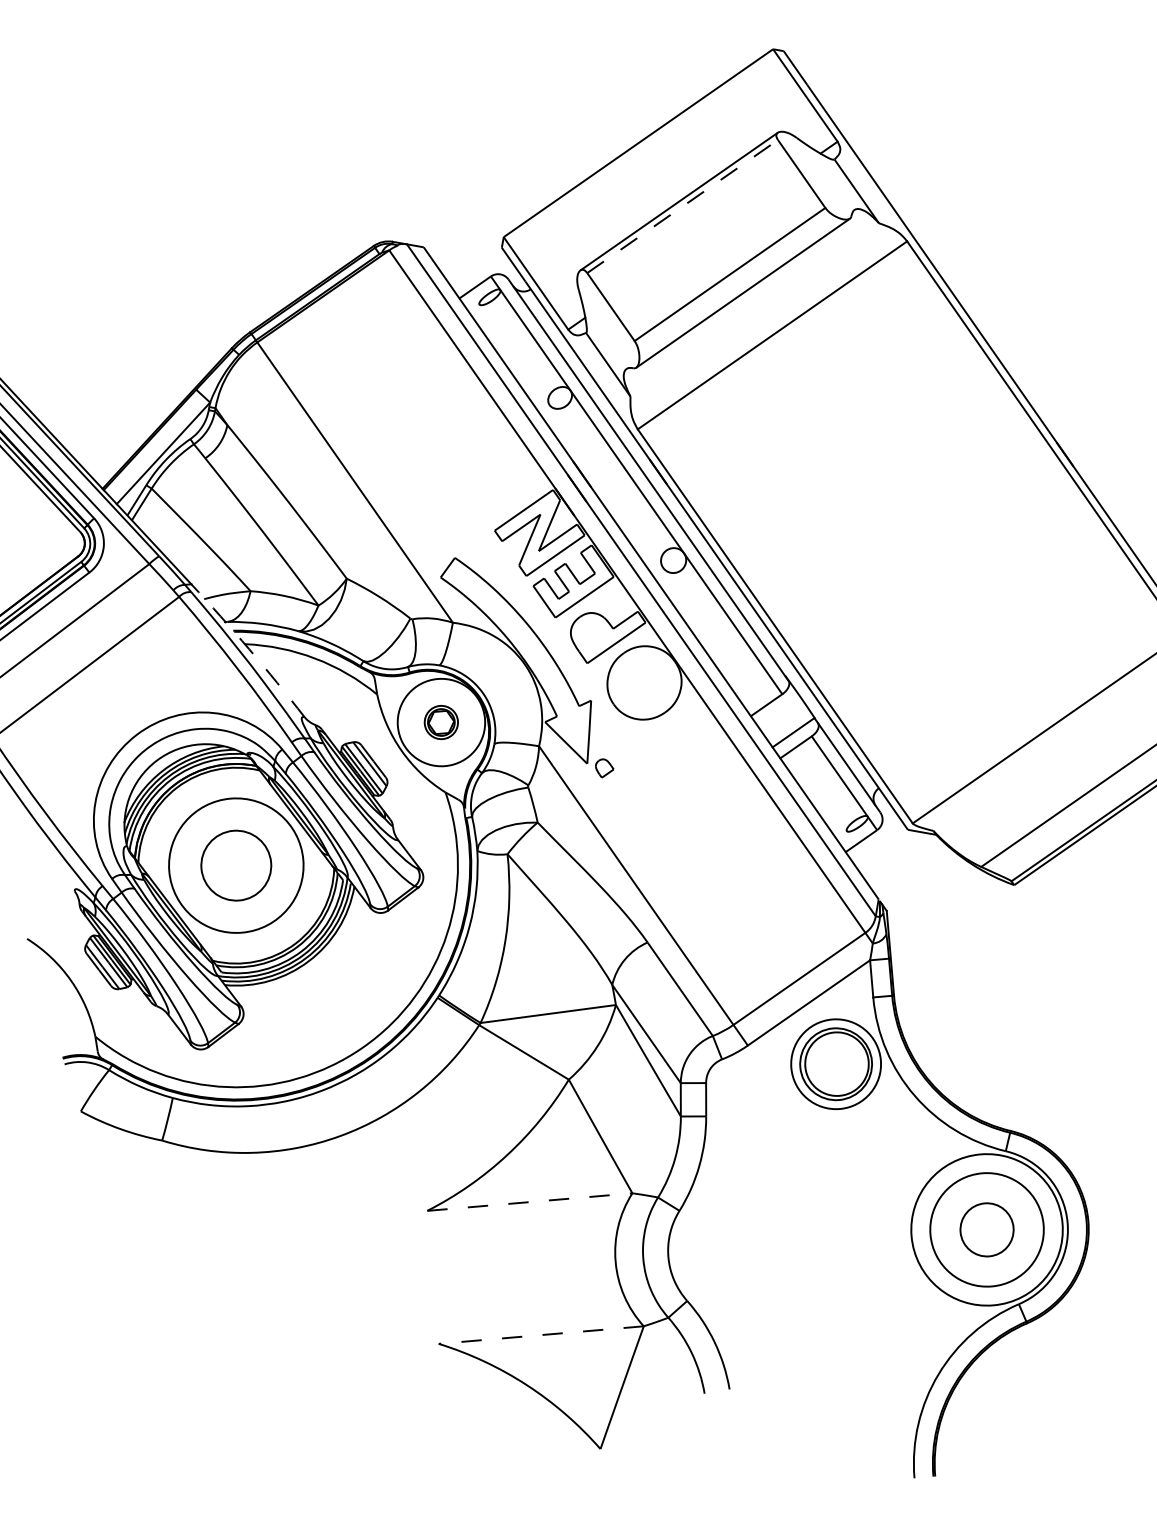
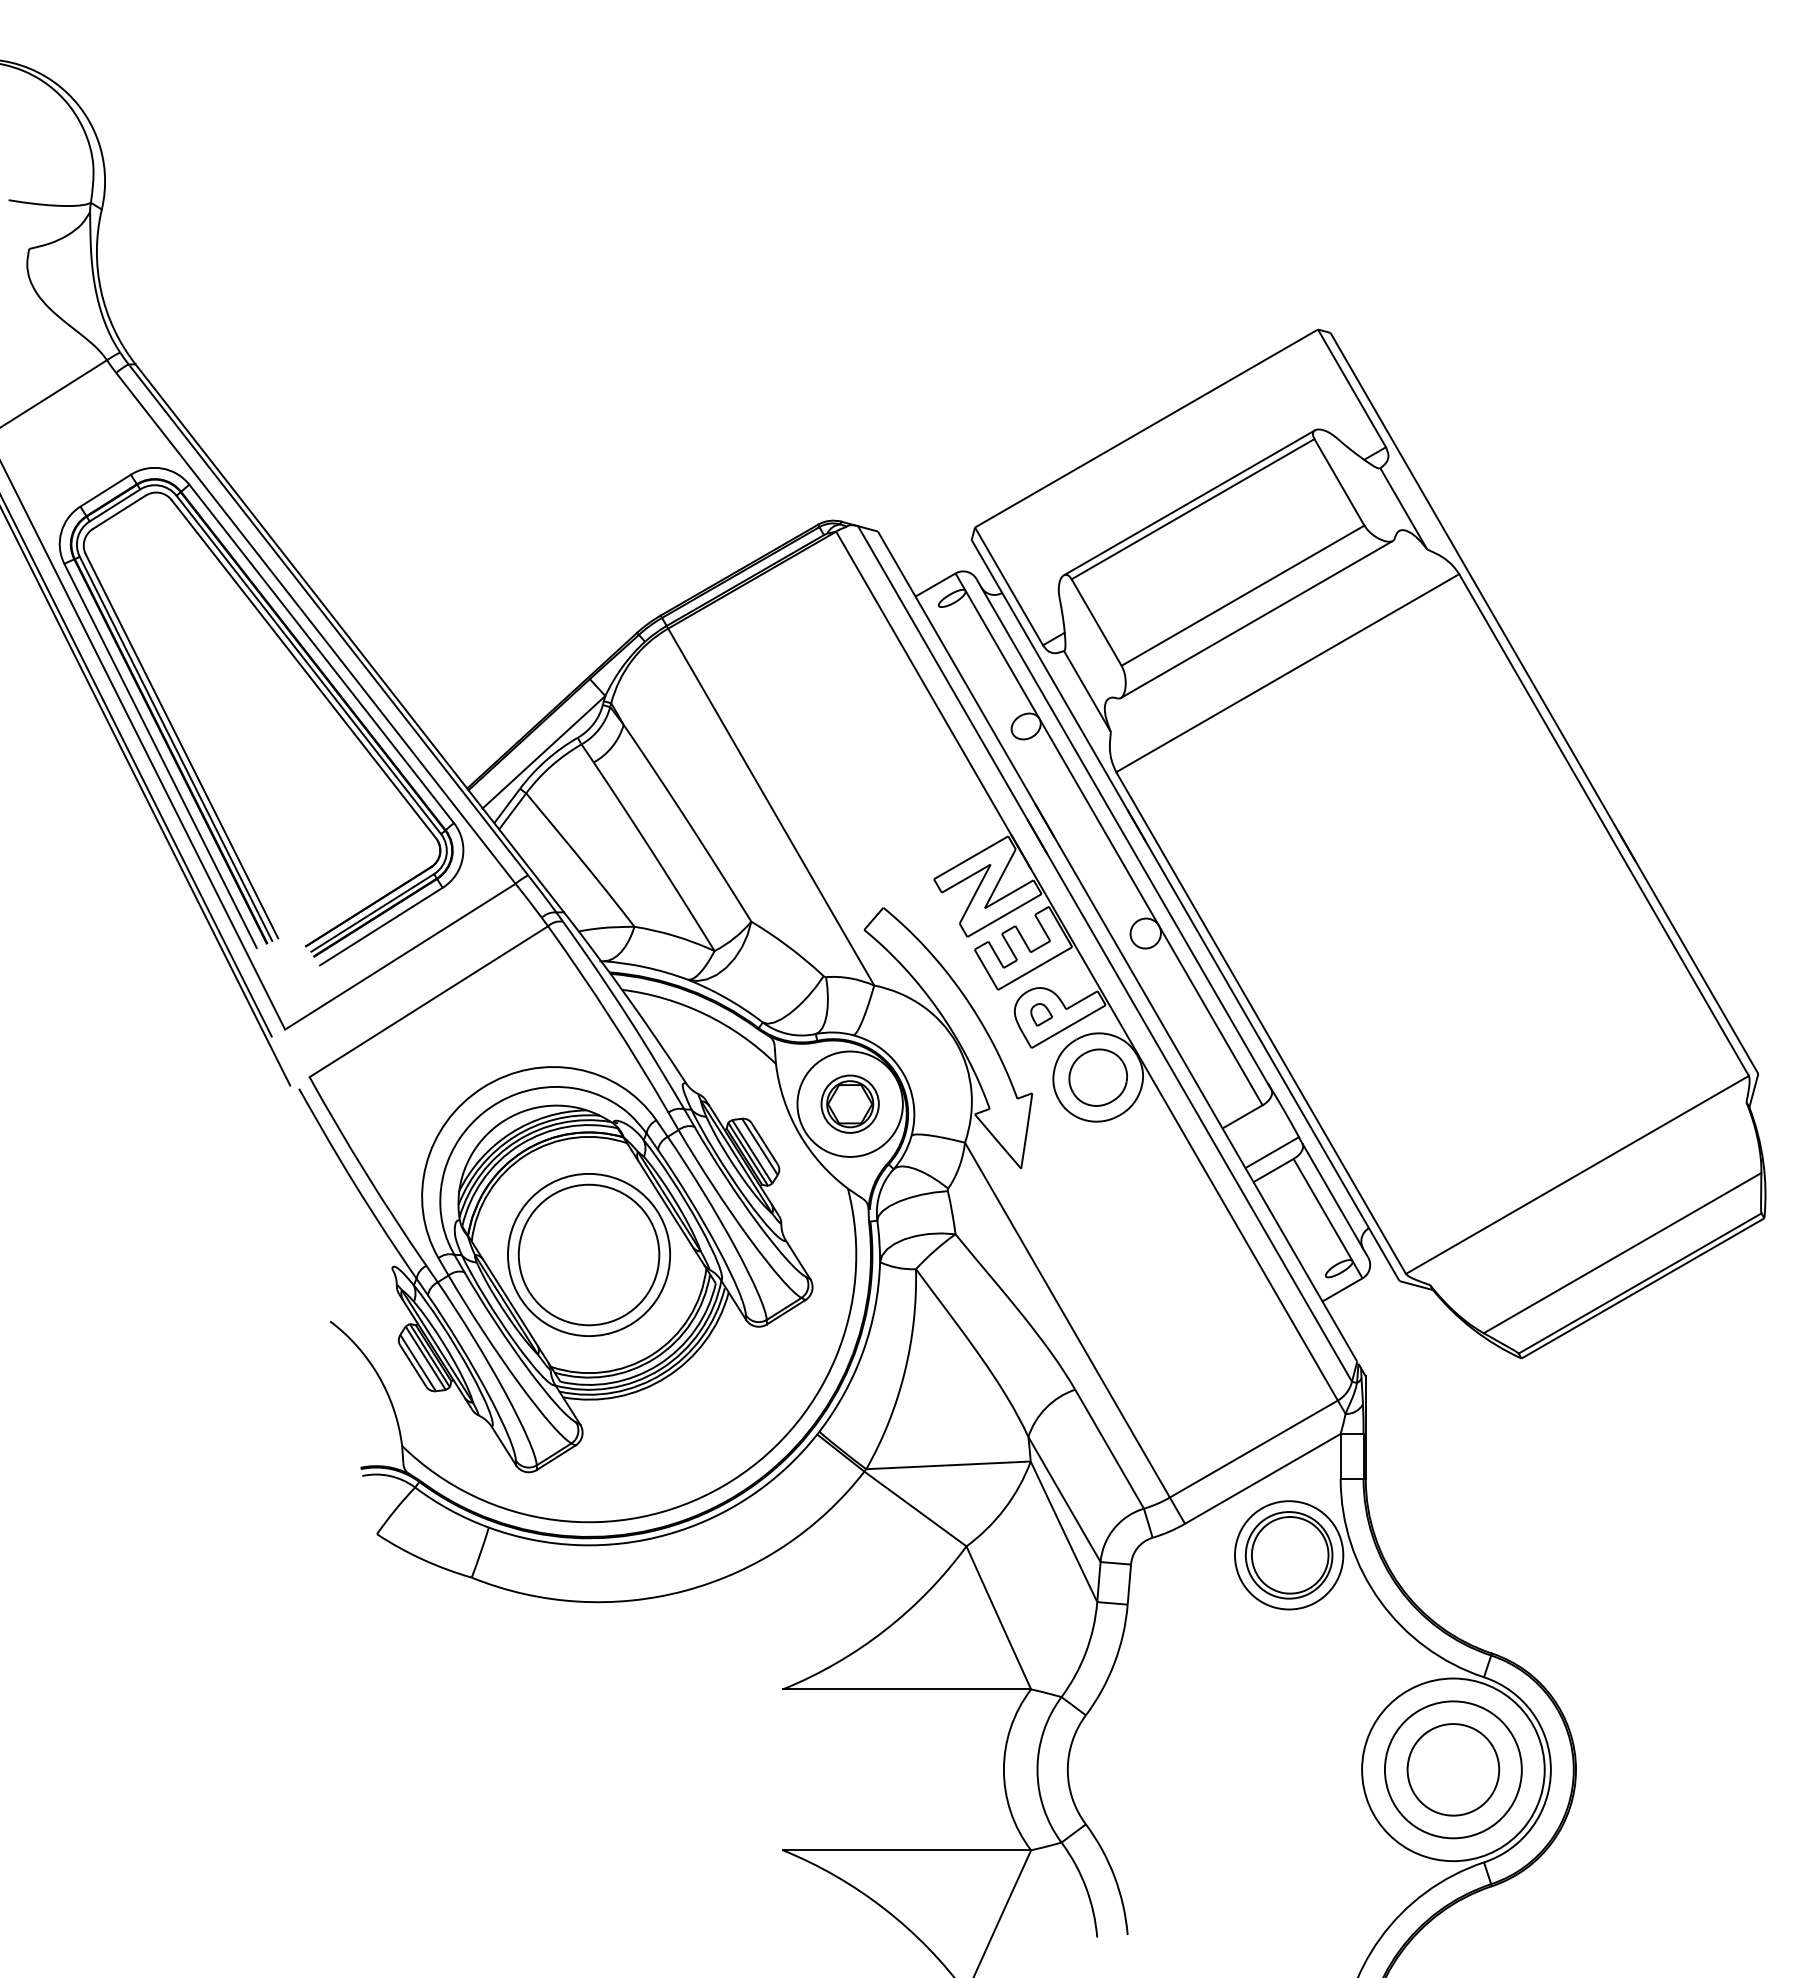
line: (682, 205) -> (1193, 508), dashed -> solid
arc: (248, 649) -> (626, 996), dashed -> solid
part: (643, 682) -> (1097, 1077), added
part: (440, 722) -> (849, 1103), size x1.43
part: (604, 767) -> (1041, 1014), moved
circle: (235, 865) -> (588, 1254), size x1.67
line: (530, 1202) -> (907, 1689), dashed -> solid
circle: (987, 1229) -> (1453, 1769), size x1.43
line: (540, 1335) -> (906, 1850), dashed -> solid

